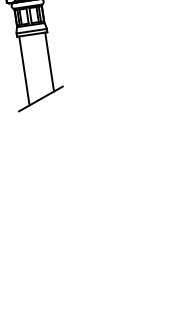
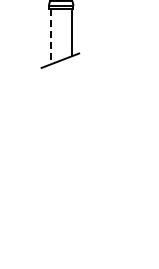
line: (24, 70) -> (50, 36), solid -> dashed

